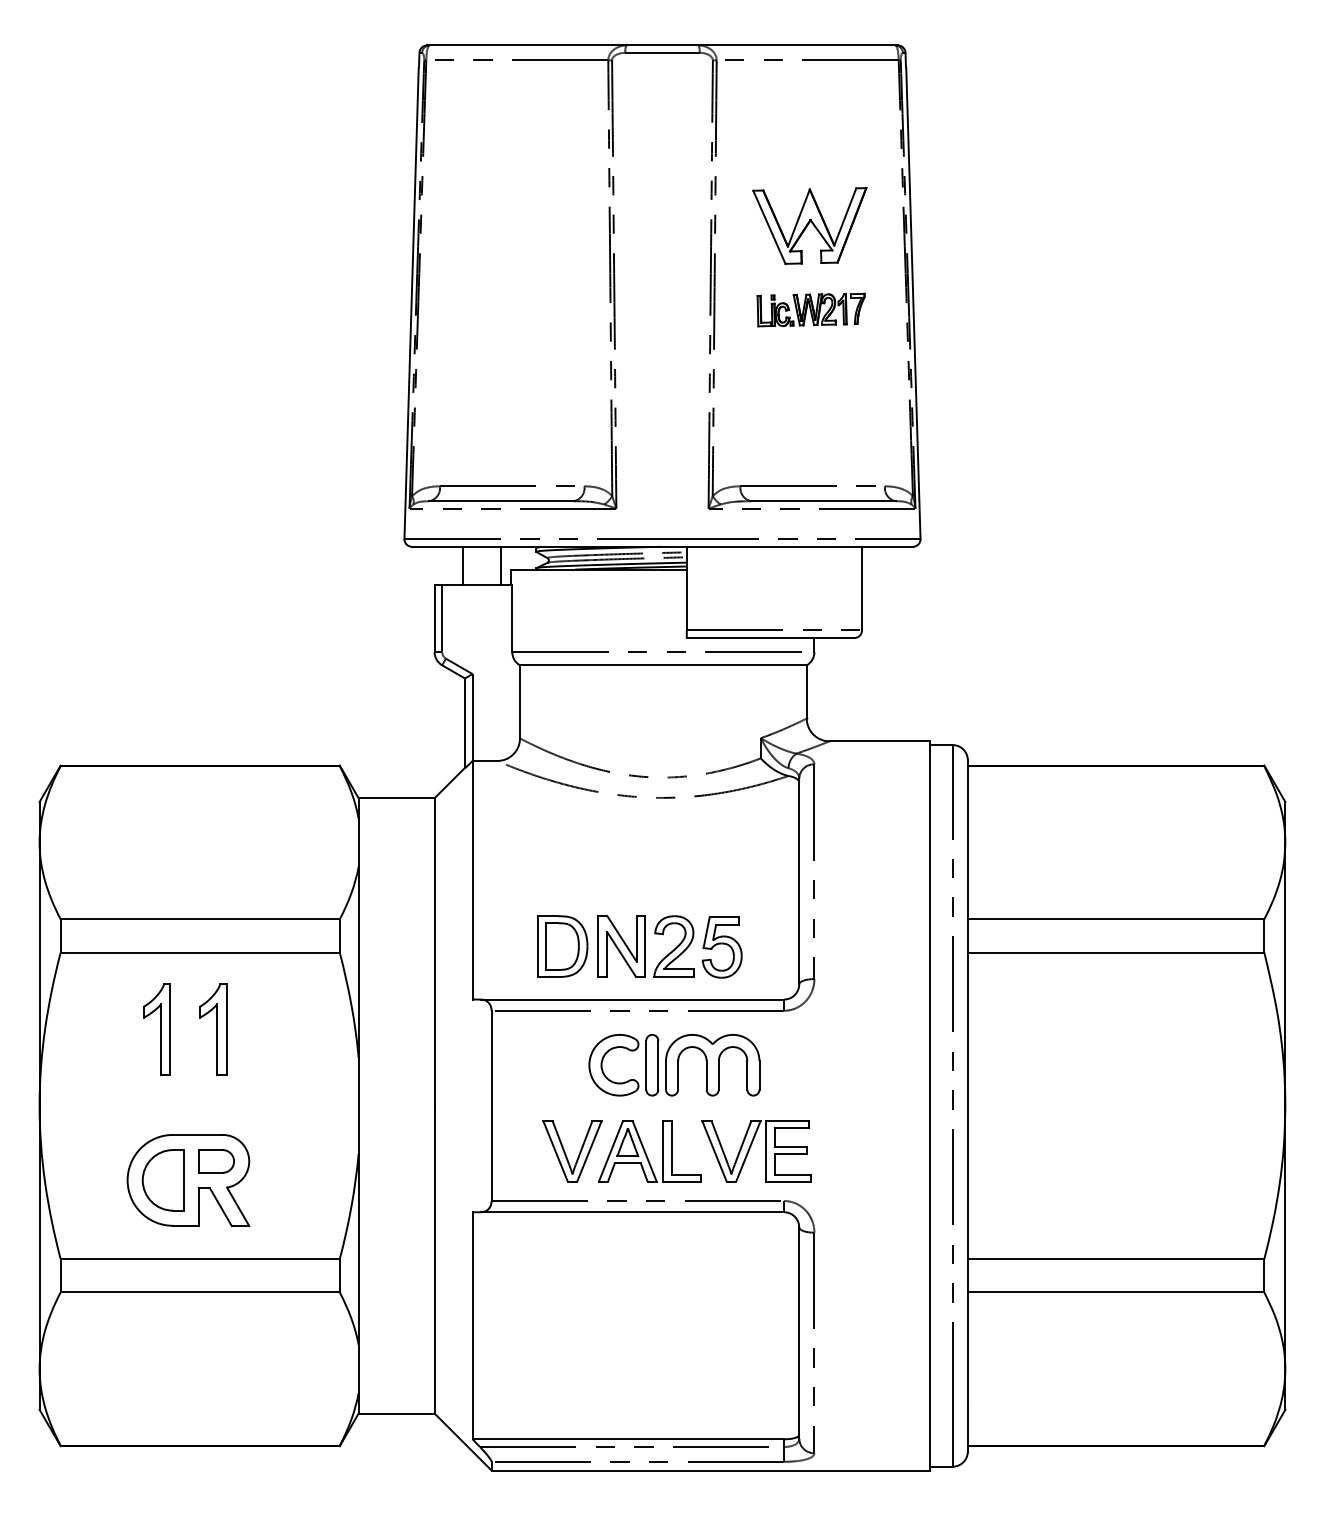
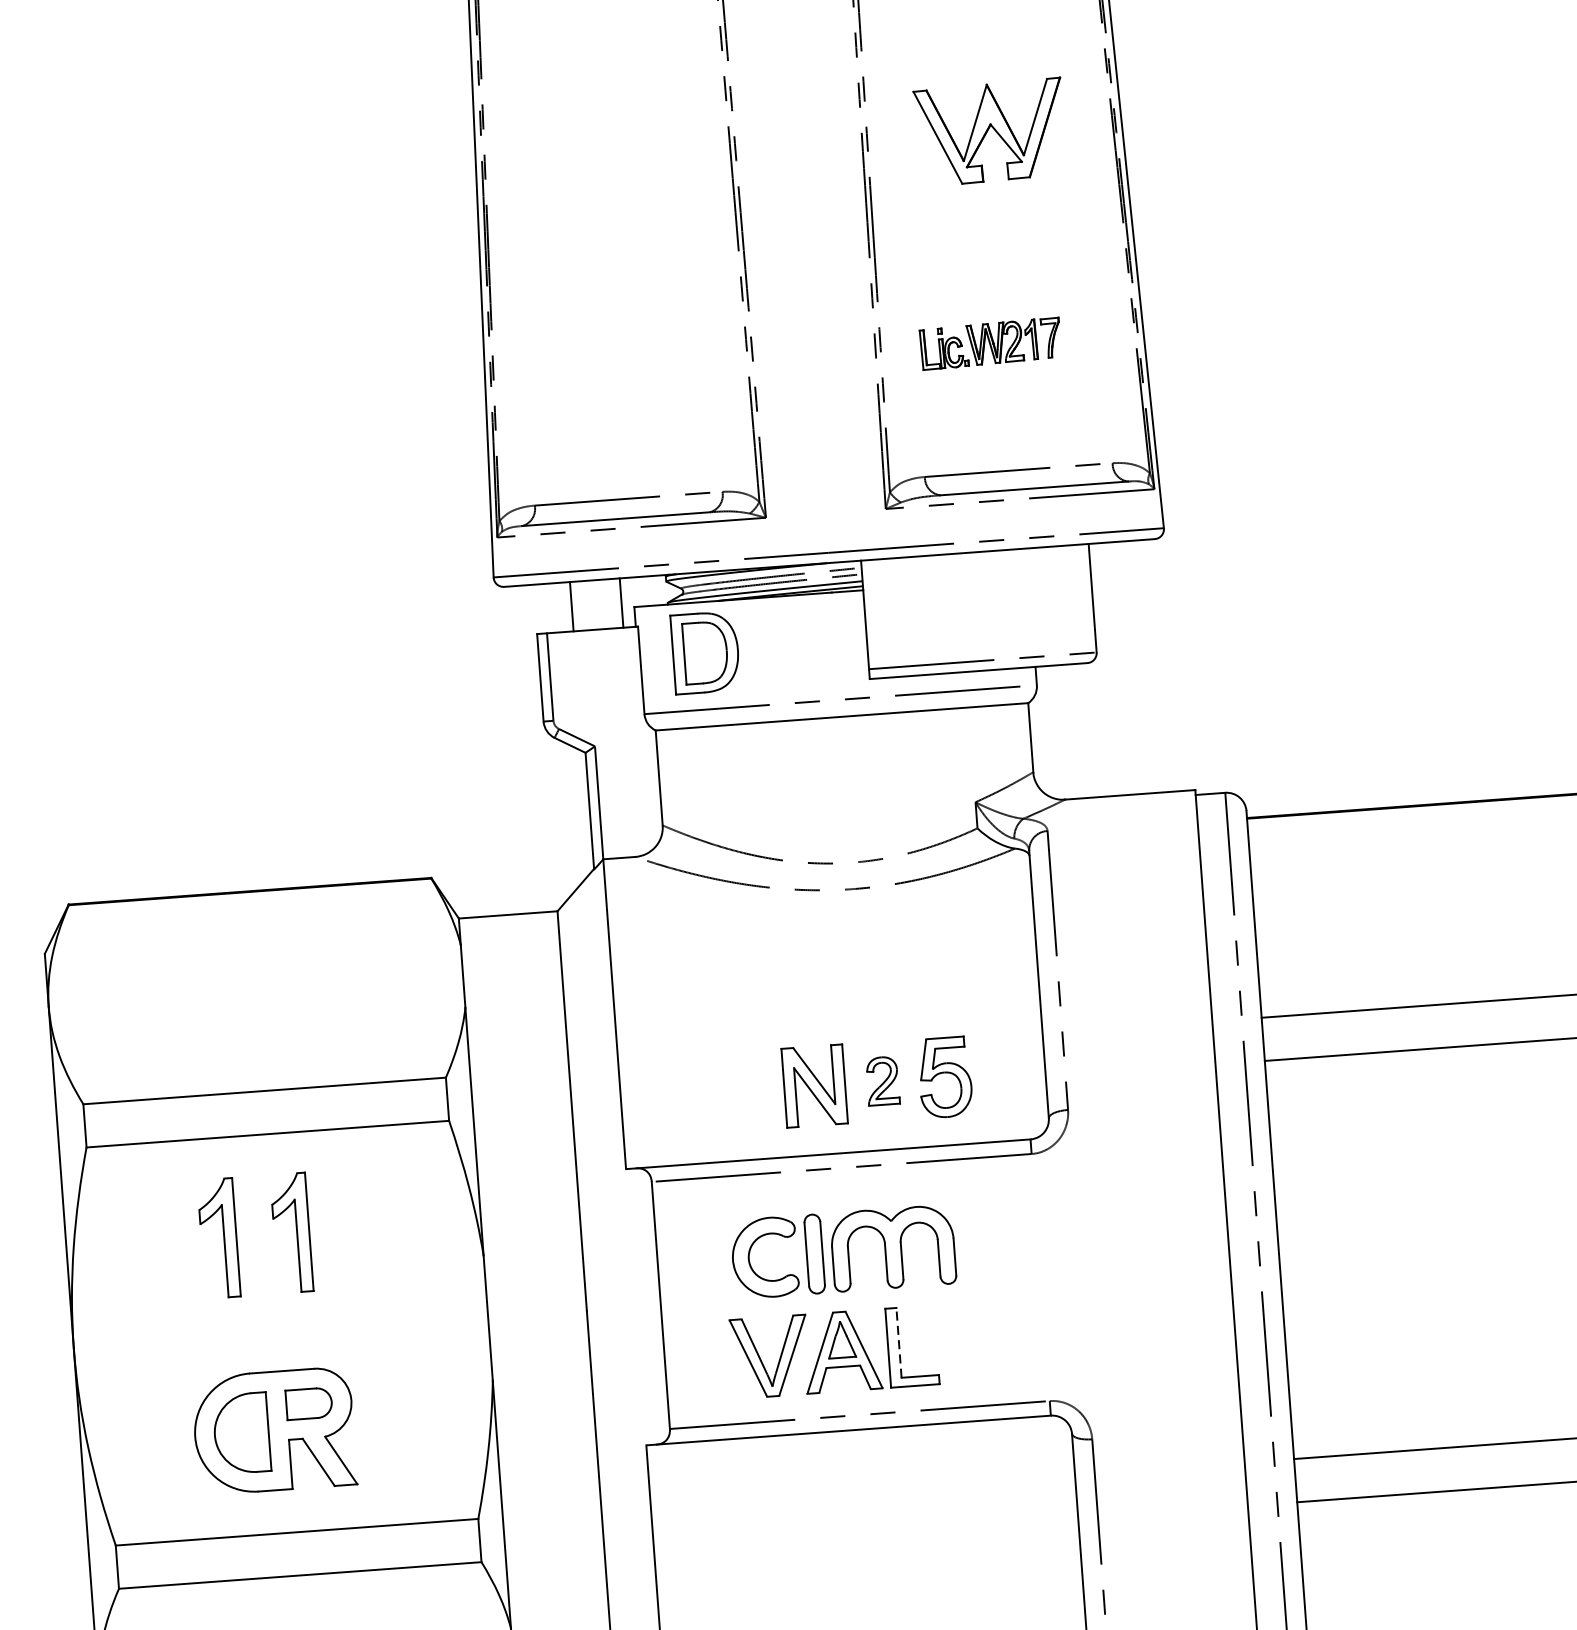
part: (810, 309) -> (989, 343), moved
part: (562, 946) -> (705, 652), moved
part: (673, 946) -> (881, 1081), size x0.6
part: (674, 1065) -> (843, 1252), moved
line: (671, 1147) -> (898, 1342), solid -> dashed
part: (750, 1149) -> (1001, 1337), removed

